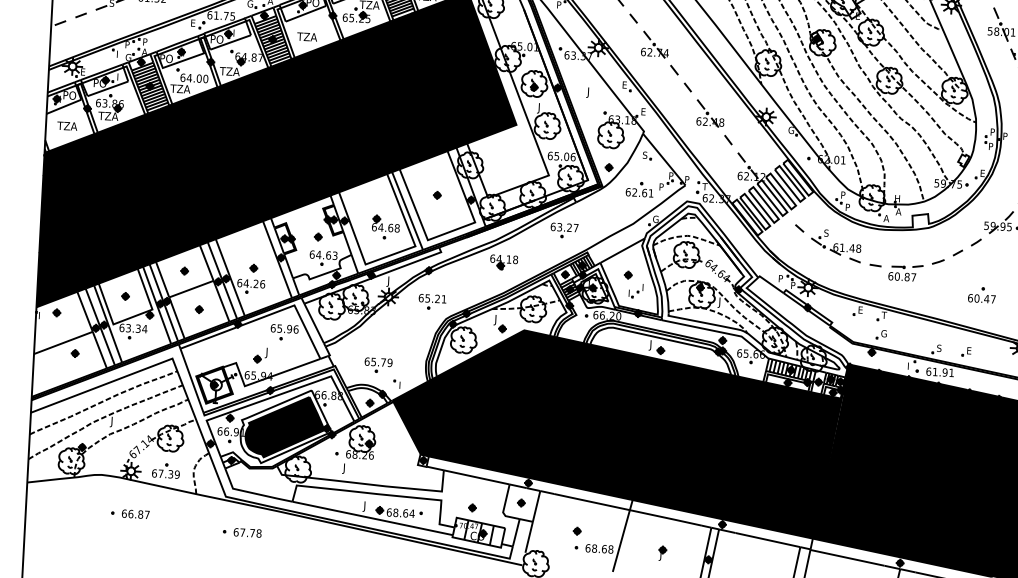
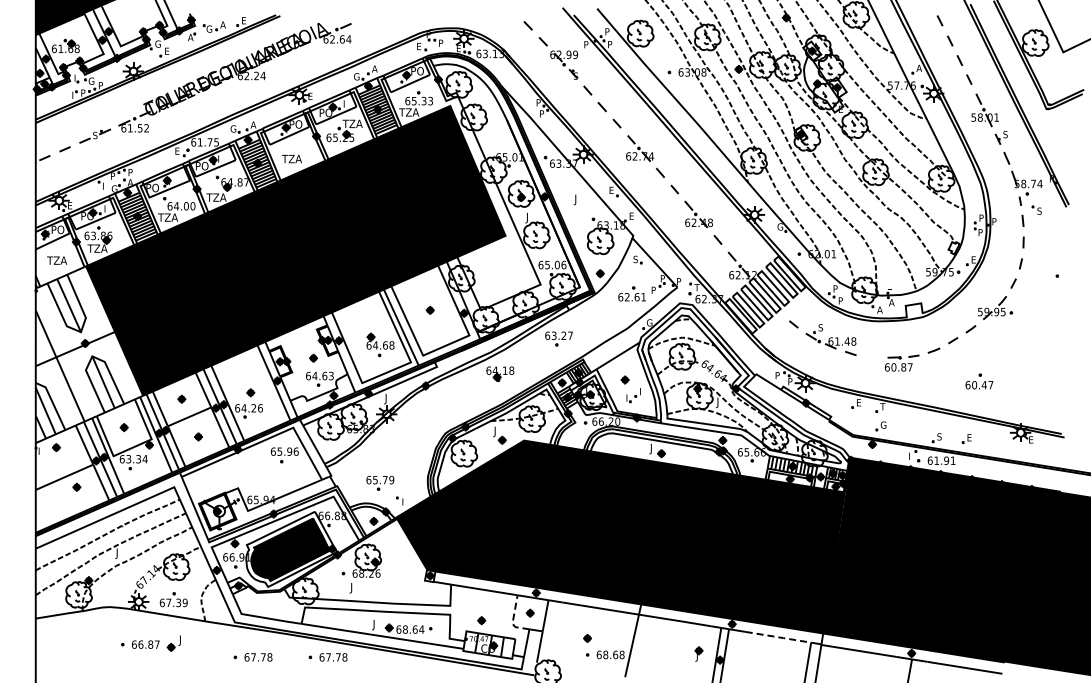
fill: (94, 221) -> (89, 354), removed
line: (875, 265) -> (871, 357), removed
part: (431, 302) -> (430, 417), removed
part: (259, 355) -> (173, 643), moved
line: (504, 508) -> (513, 619), solid -> dashed
part: (316, 536) -> (327, 657), added
line: (768, 540) -> (778, 637), solid -> dashed
part: (662, 552) -> (698, 653), moved

